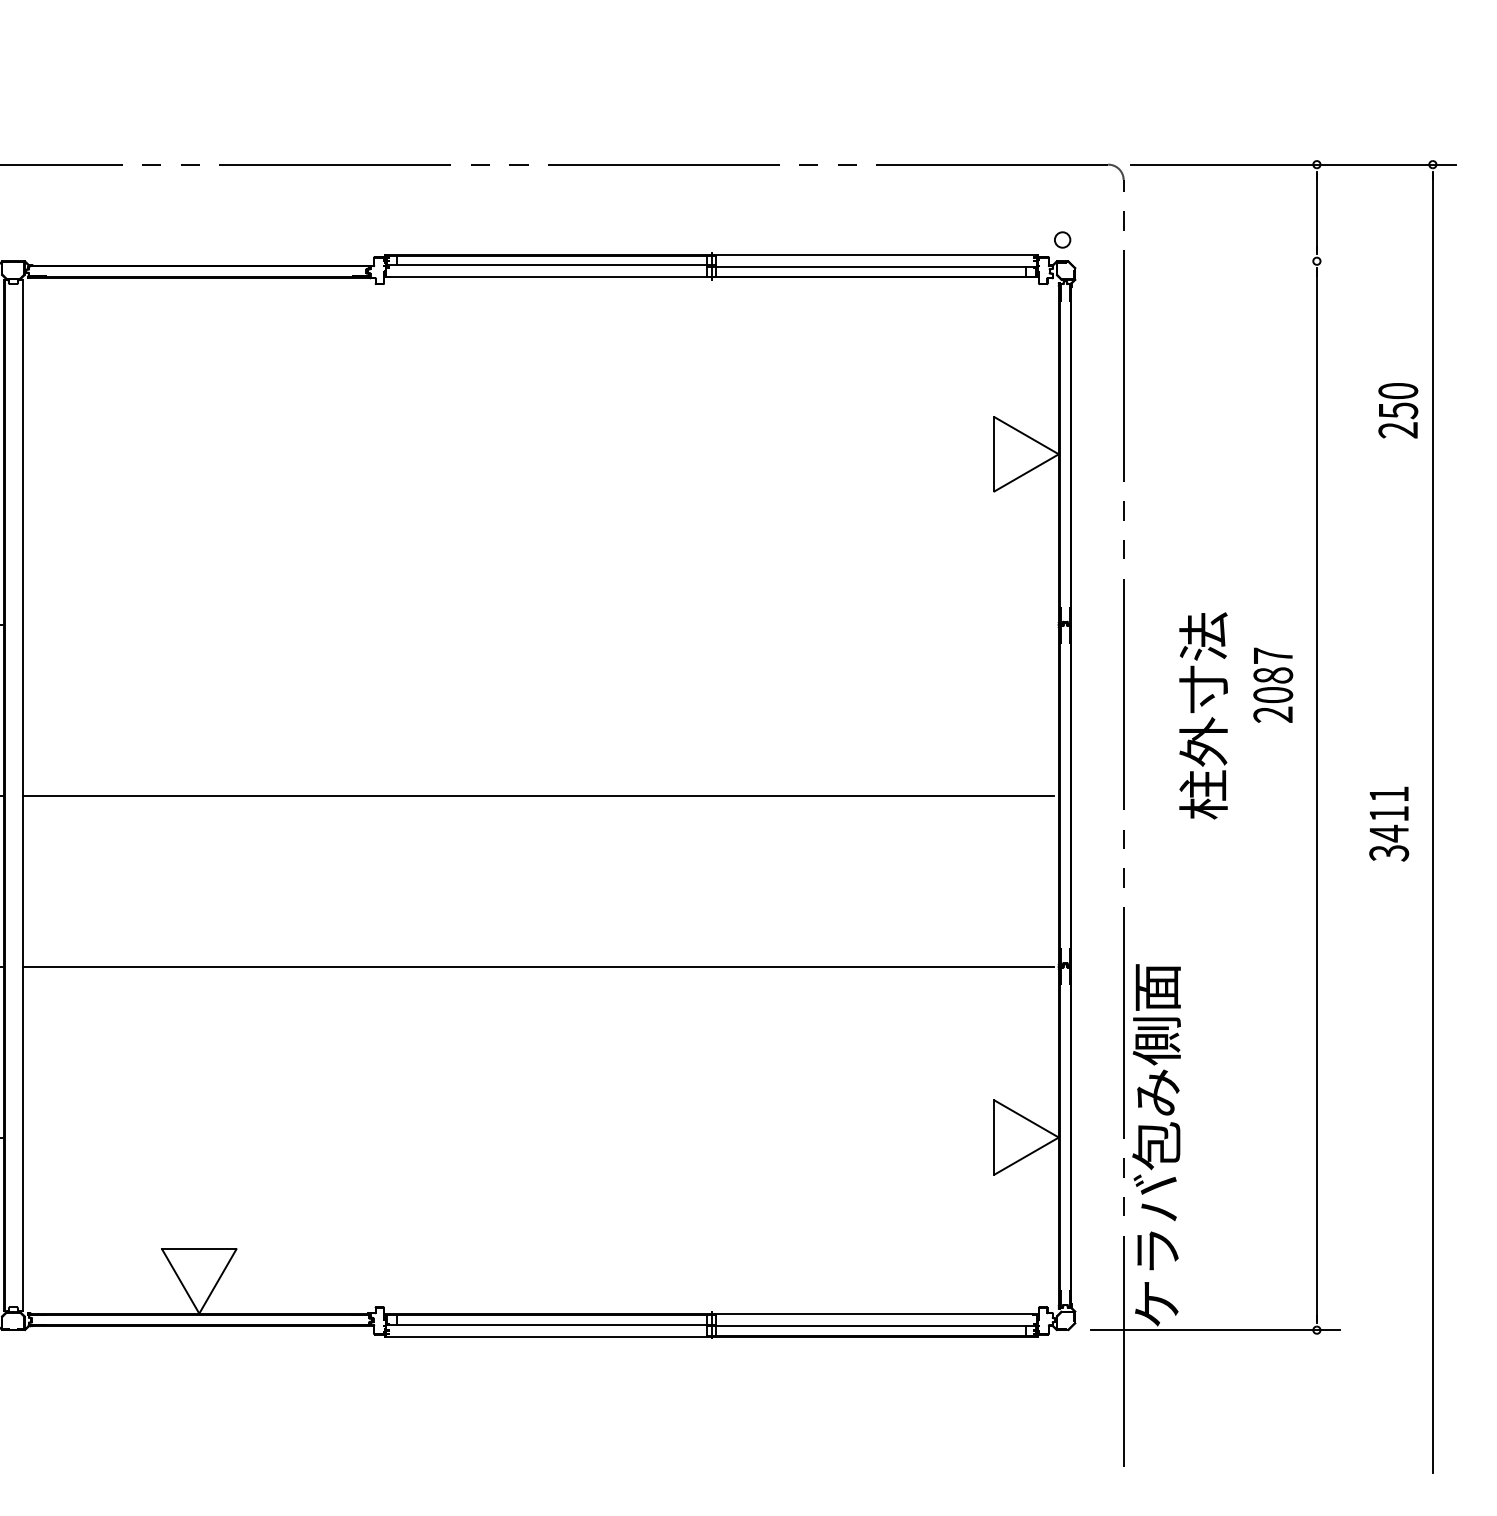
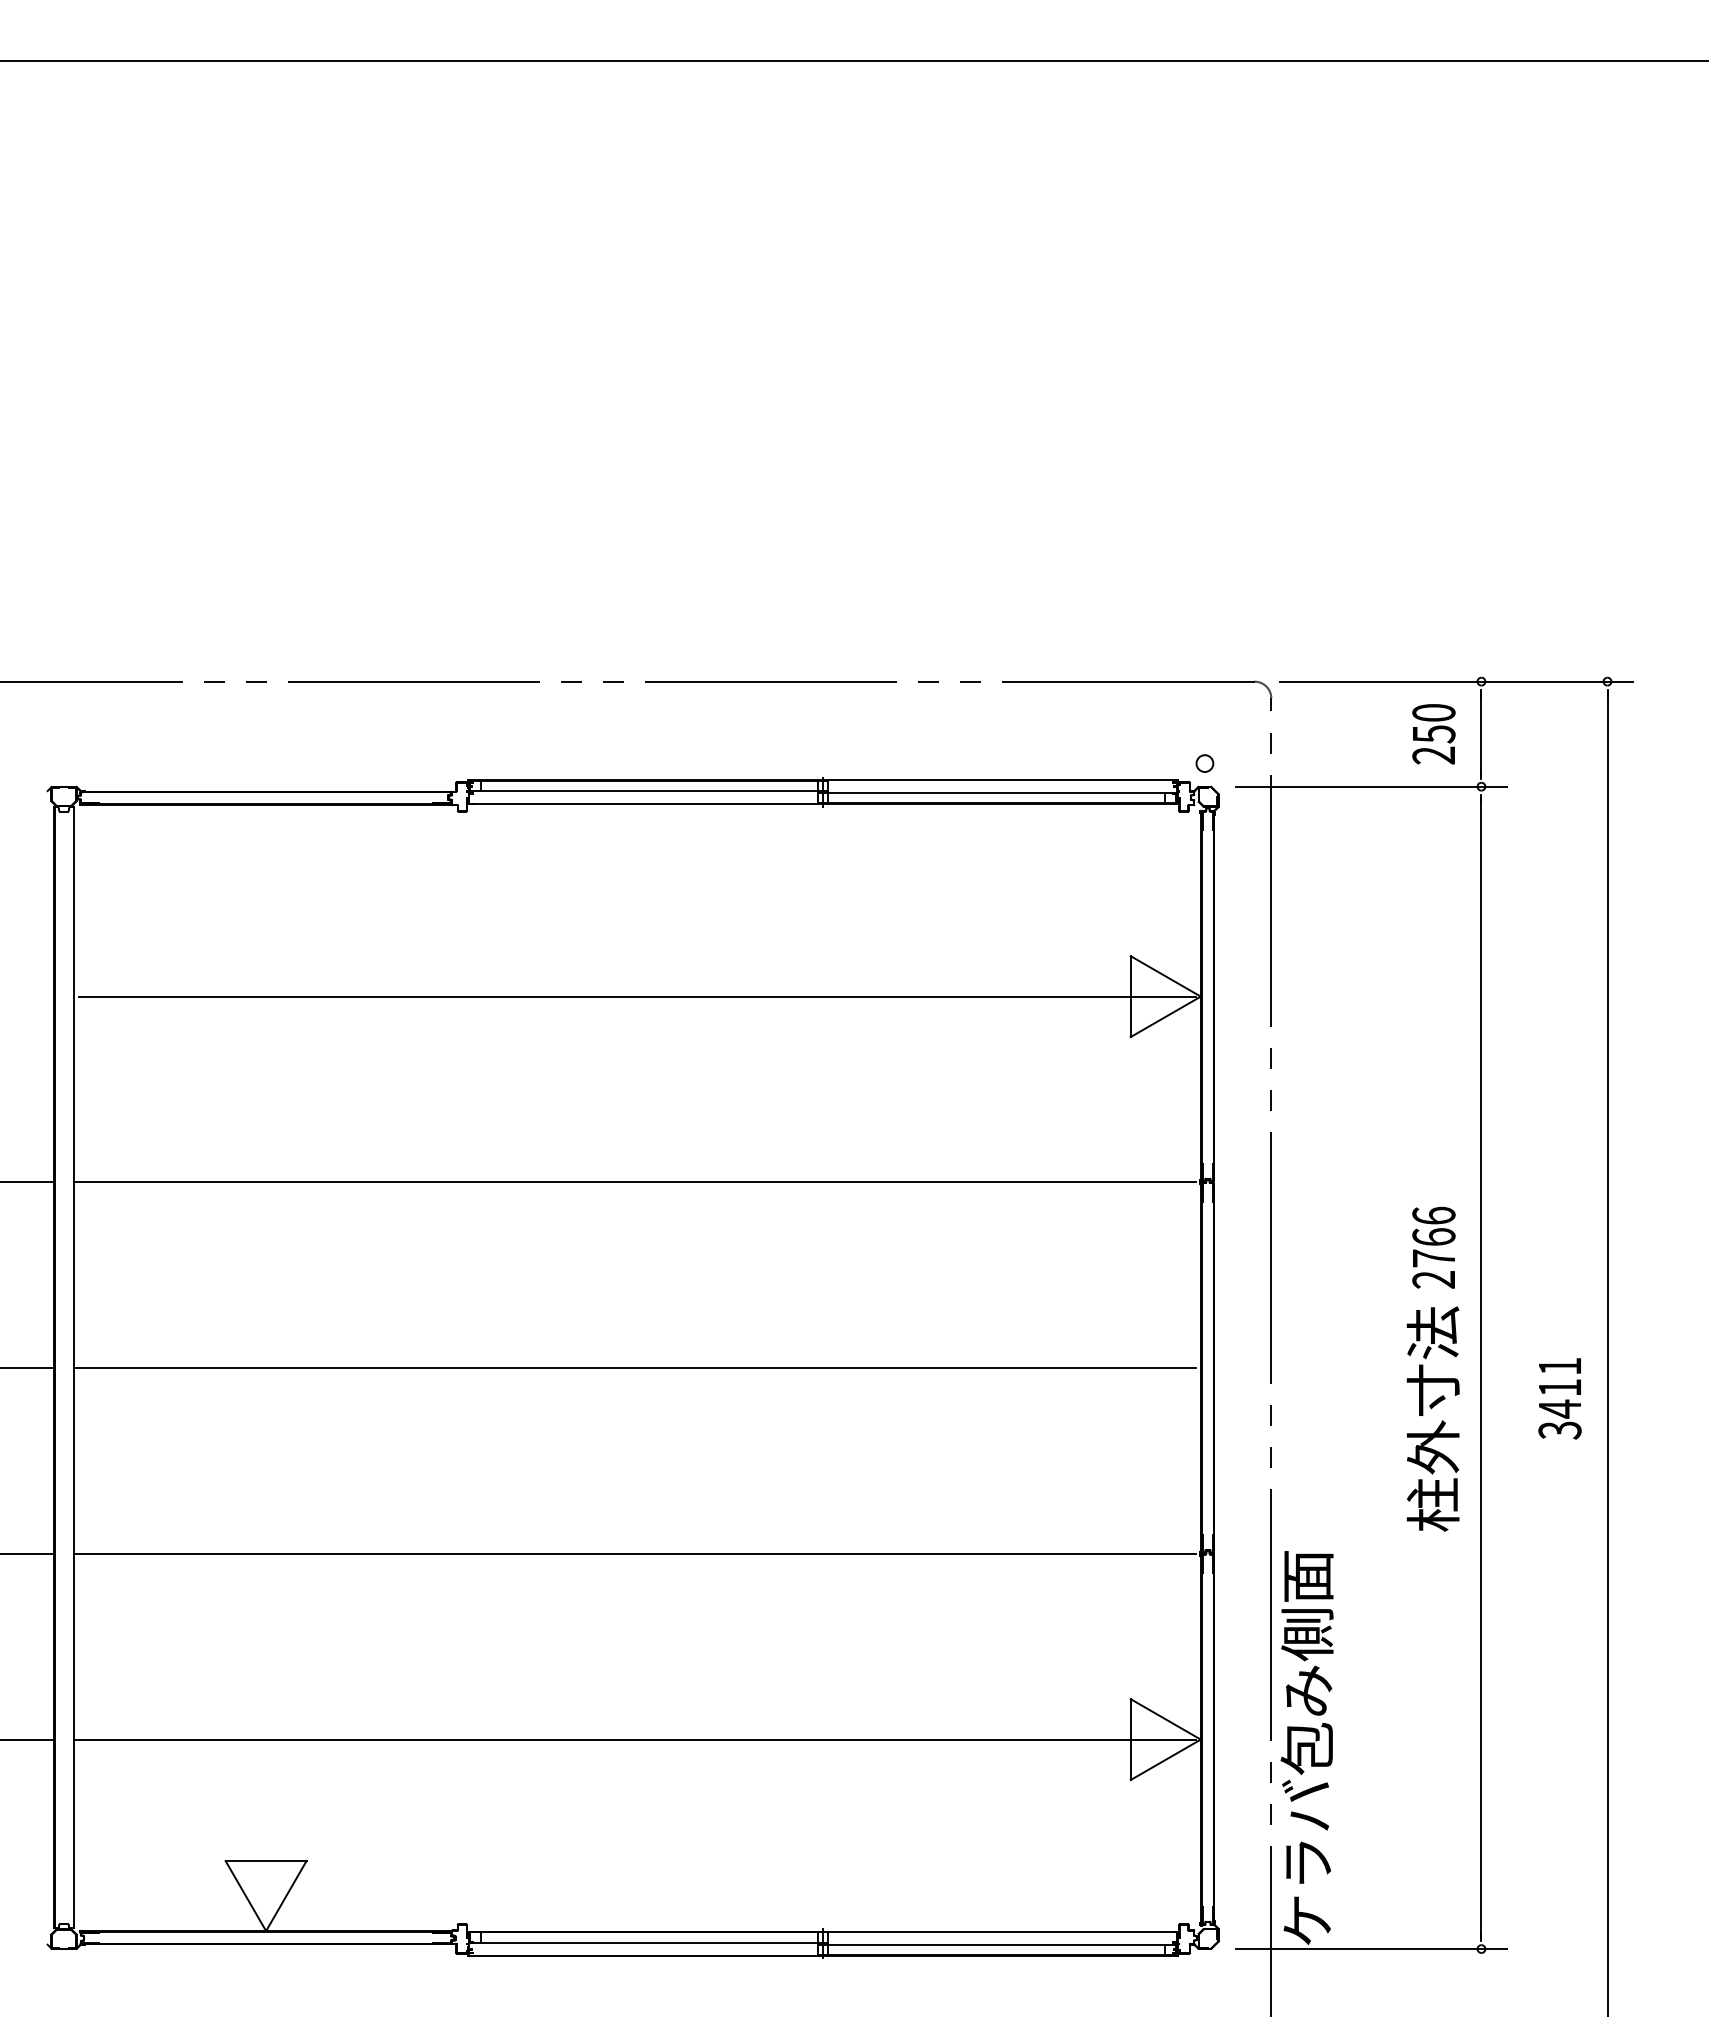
line: (1215, 261) -> (1371, 786), added
text: (1397, 410) -> (1433, 734), moved
line: (540, 454) -> (637, 996), added
line: (538, 625) -> (634, 1182), added
text: (1272, 674) -> (1433, 1236), 2087 -> 2766
text: (1202, 715) -> (1432, 1418), moved
line: (538, 1137) -> (634, 1739), added

